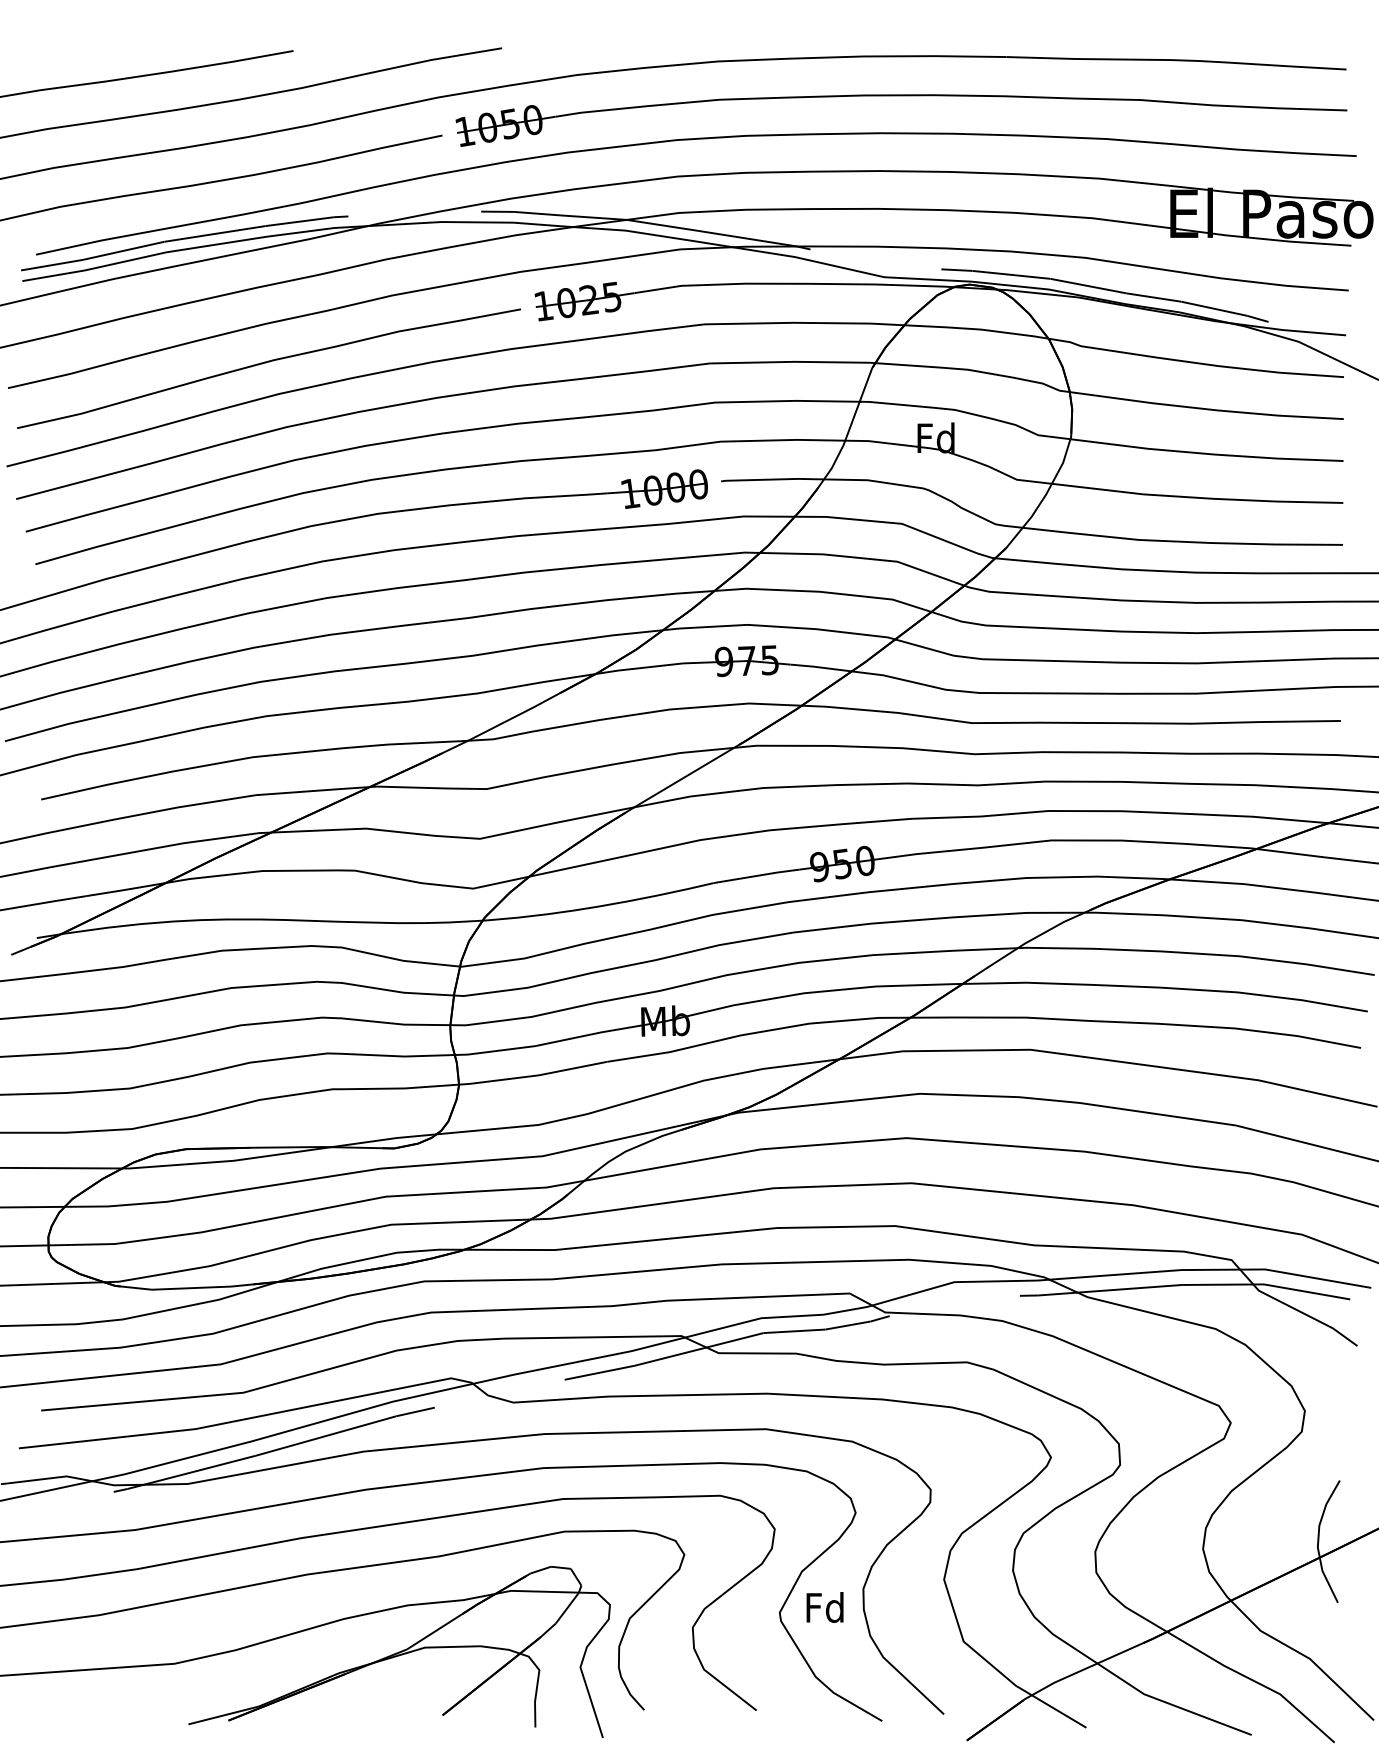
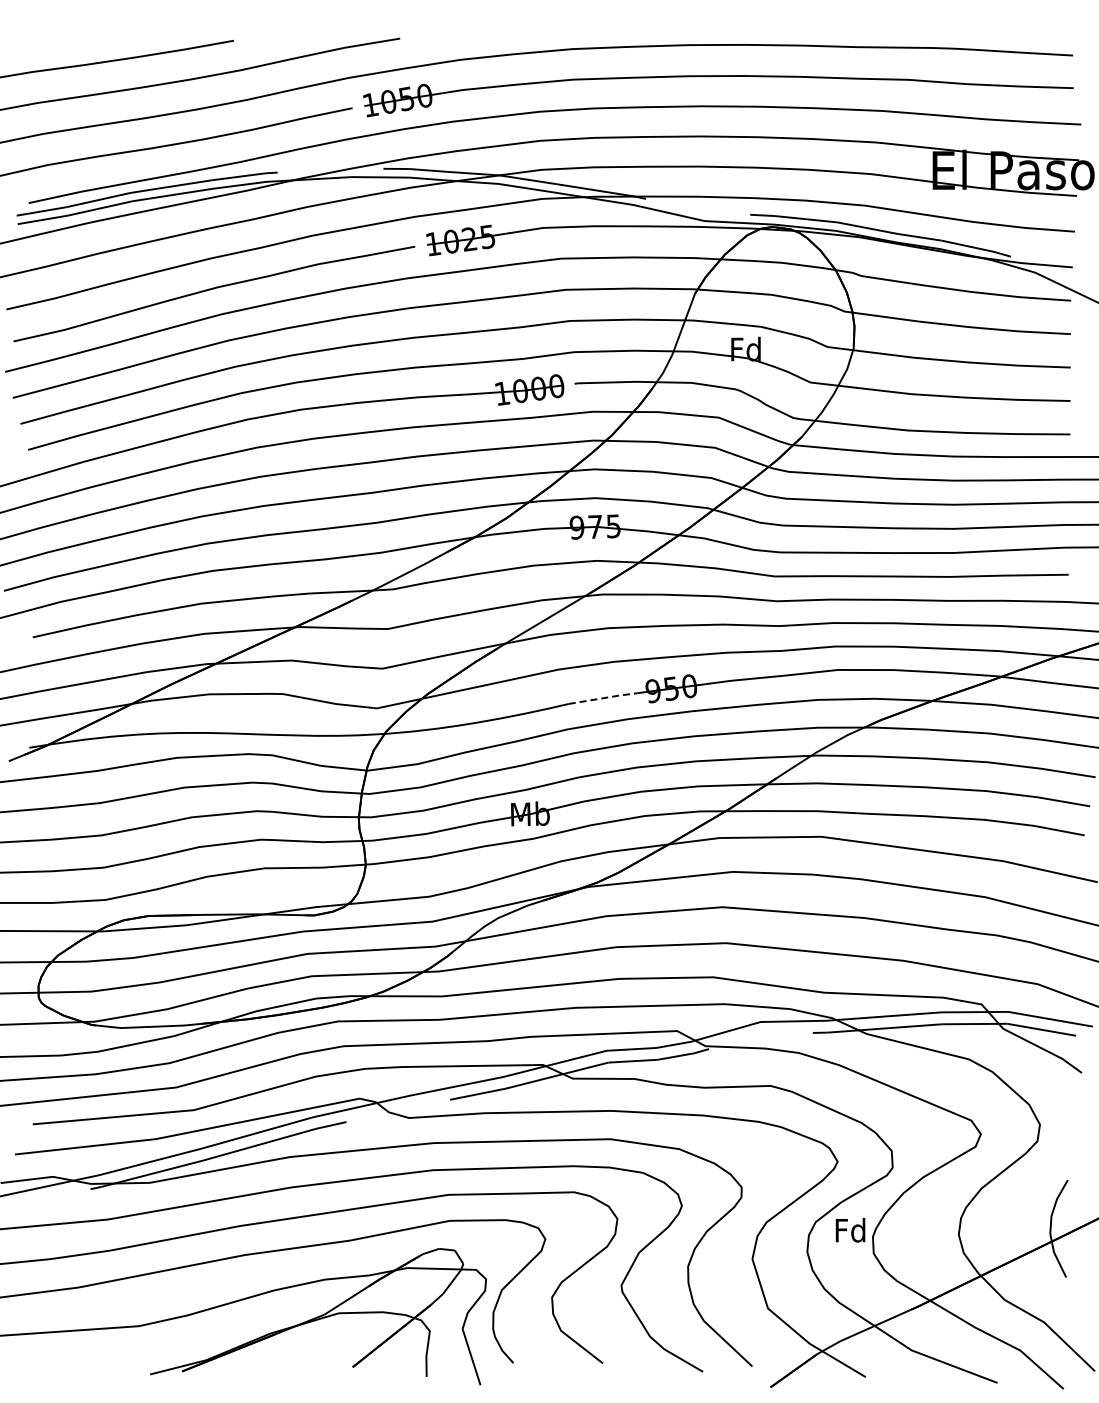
line: (757, 876) -> (603, 698), solid -> dashed
text: (825, 1607) -> (850, 1230), moved

